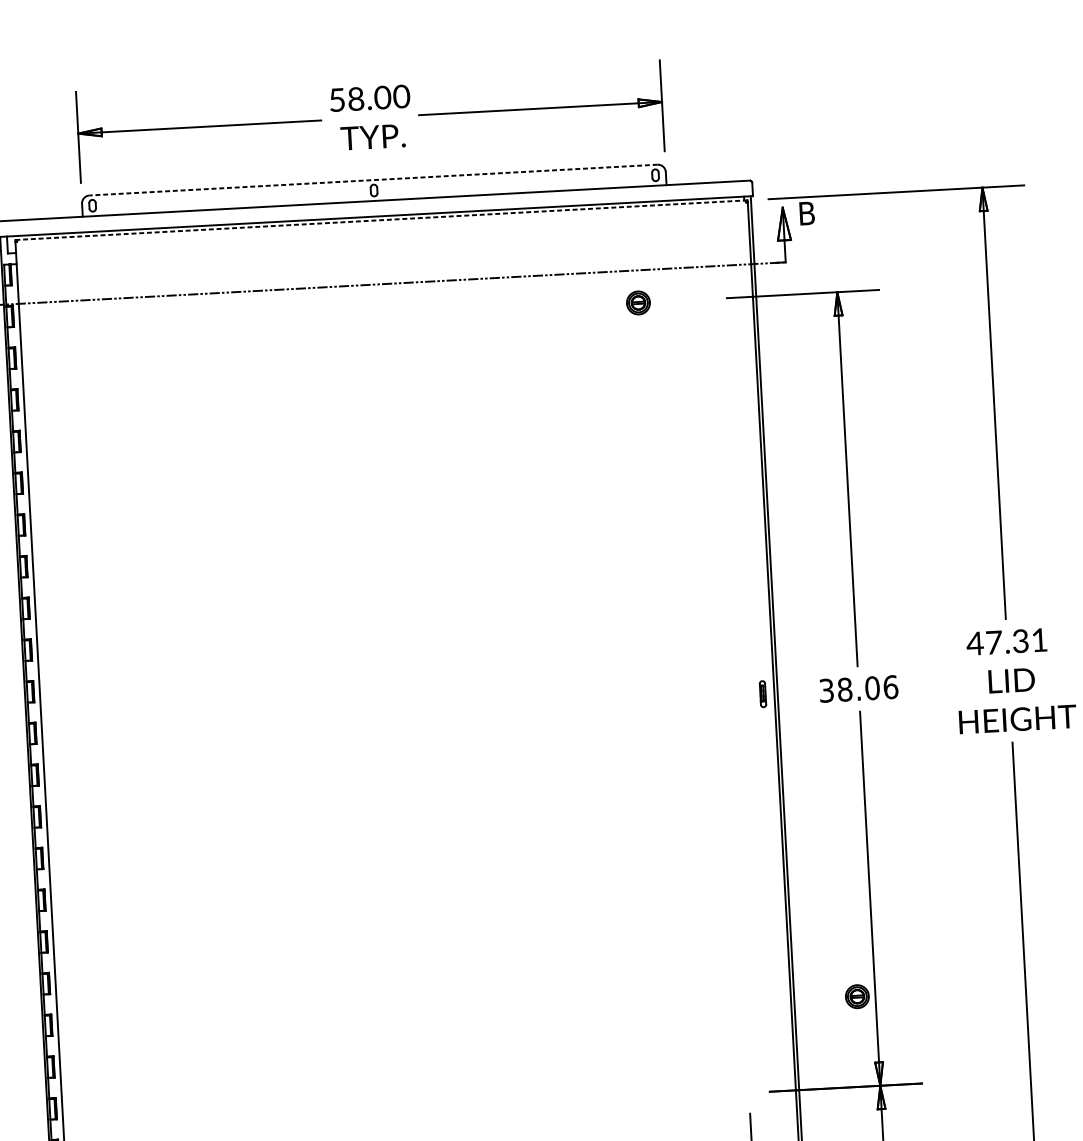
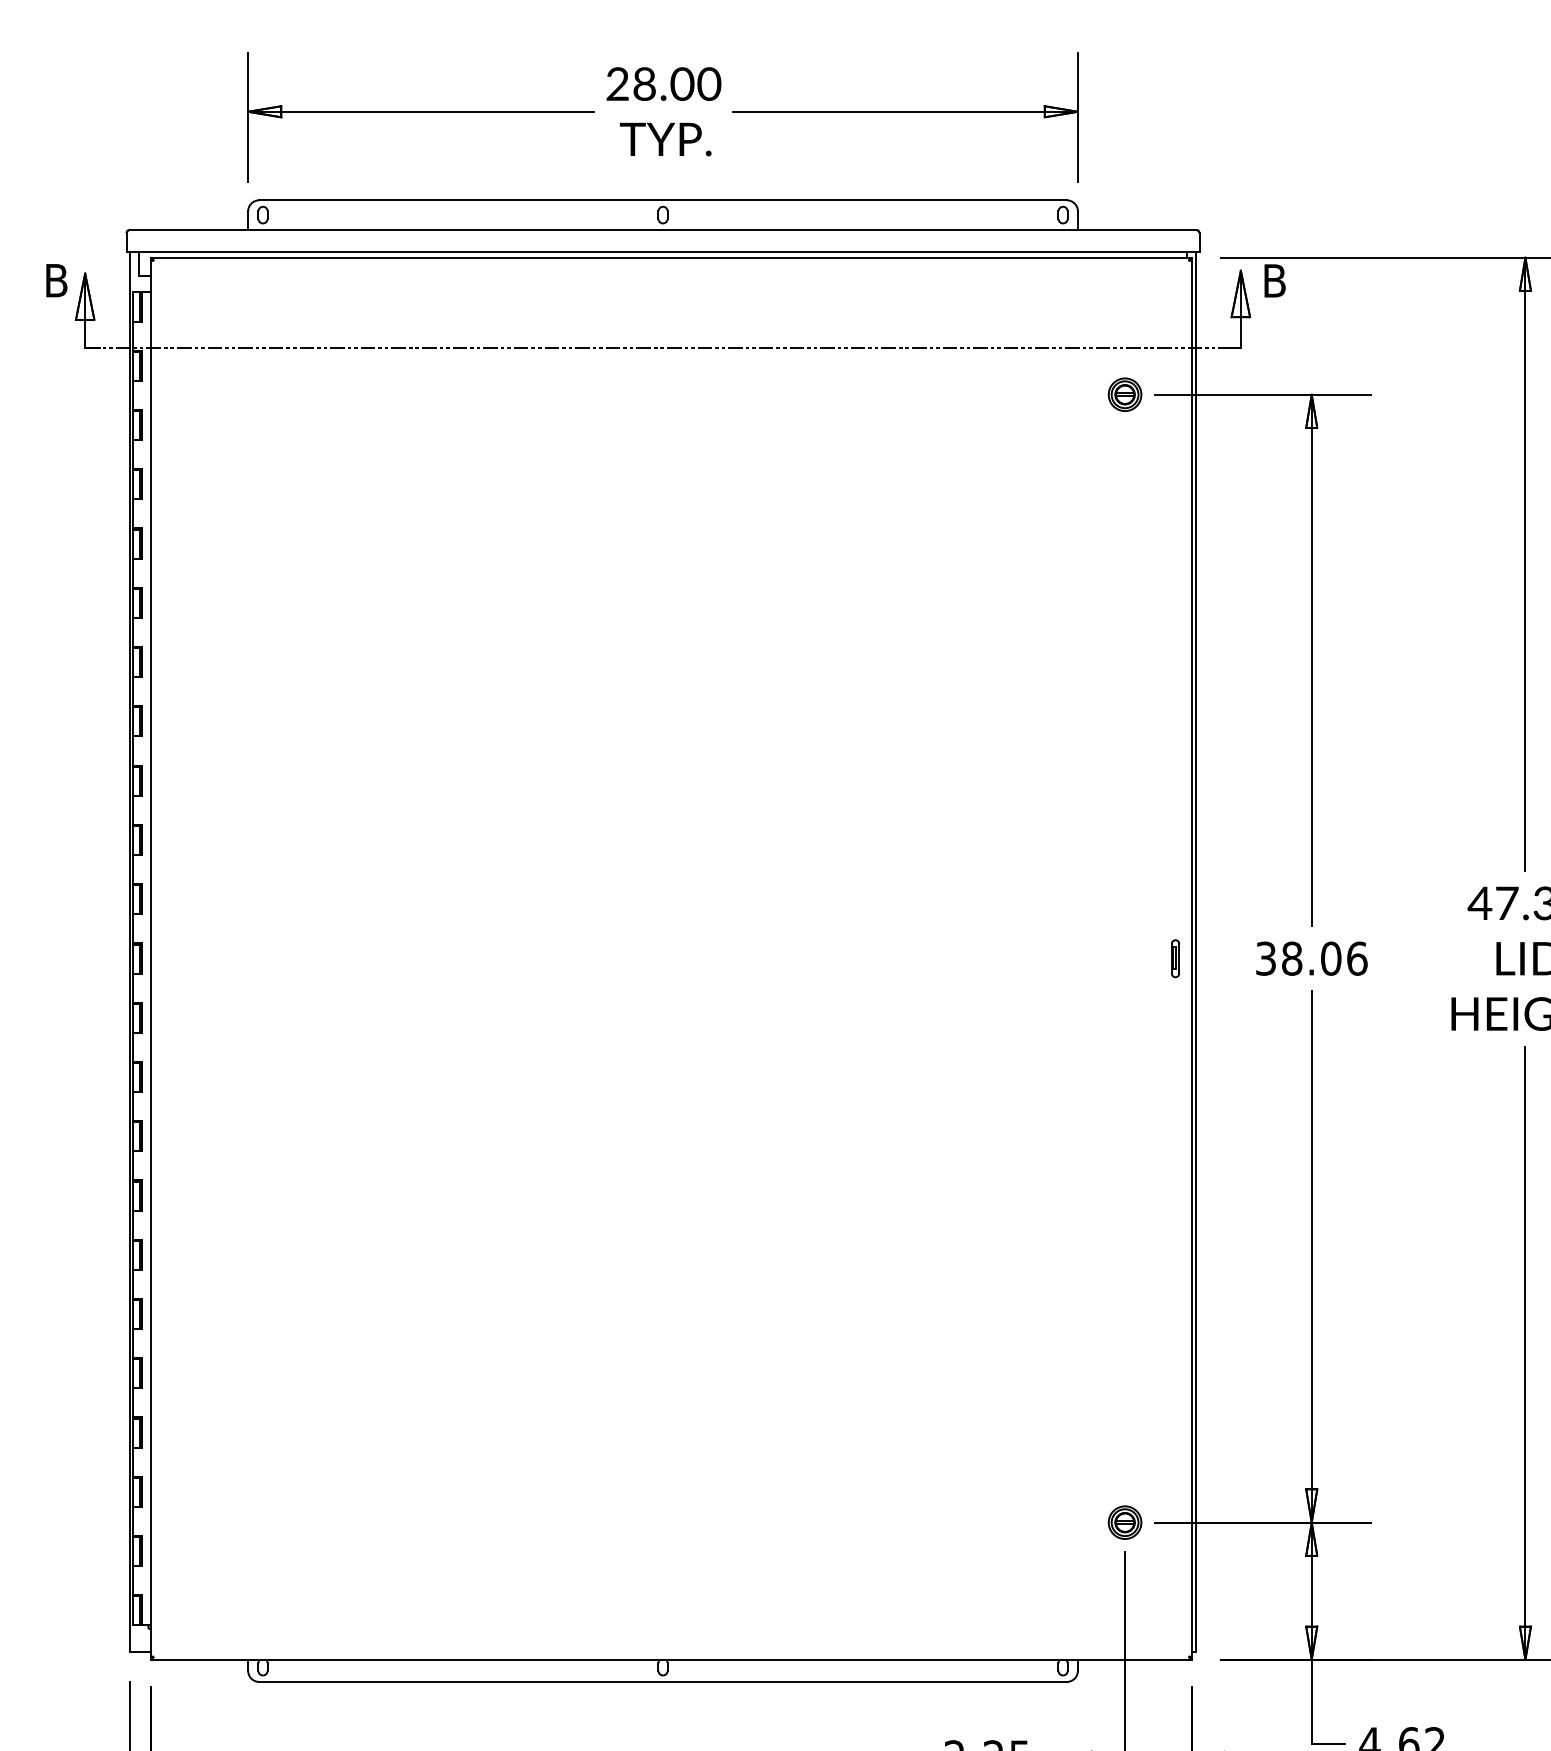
text: (337, 99) -> (617, 83), 58.00 -> 28.00
line: (373, 180) -> (663, 200), dashed -> solid
line: (381, 220) -> (671, 257), dashed -> solid
part: (638, 302) -> (1124, 394), moved
part: (856, 996) -> (1124, 1522), moved

